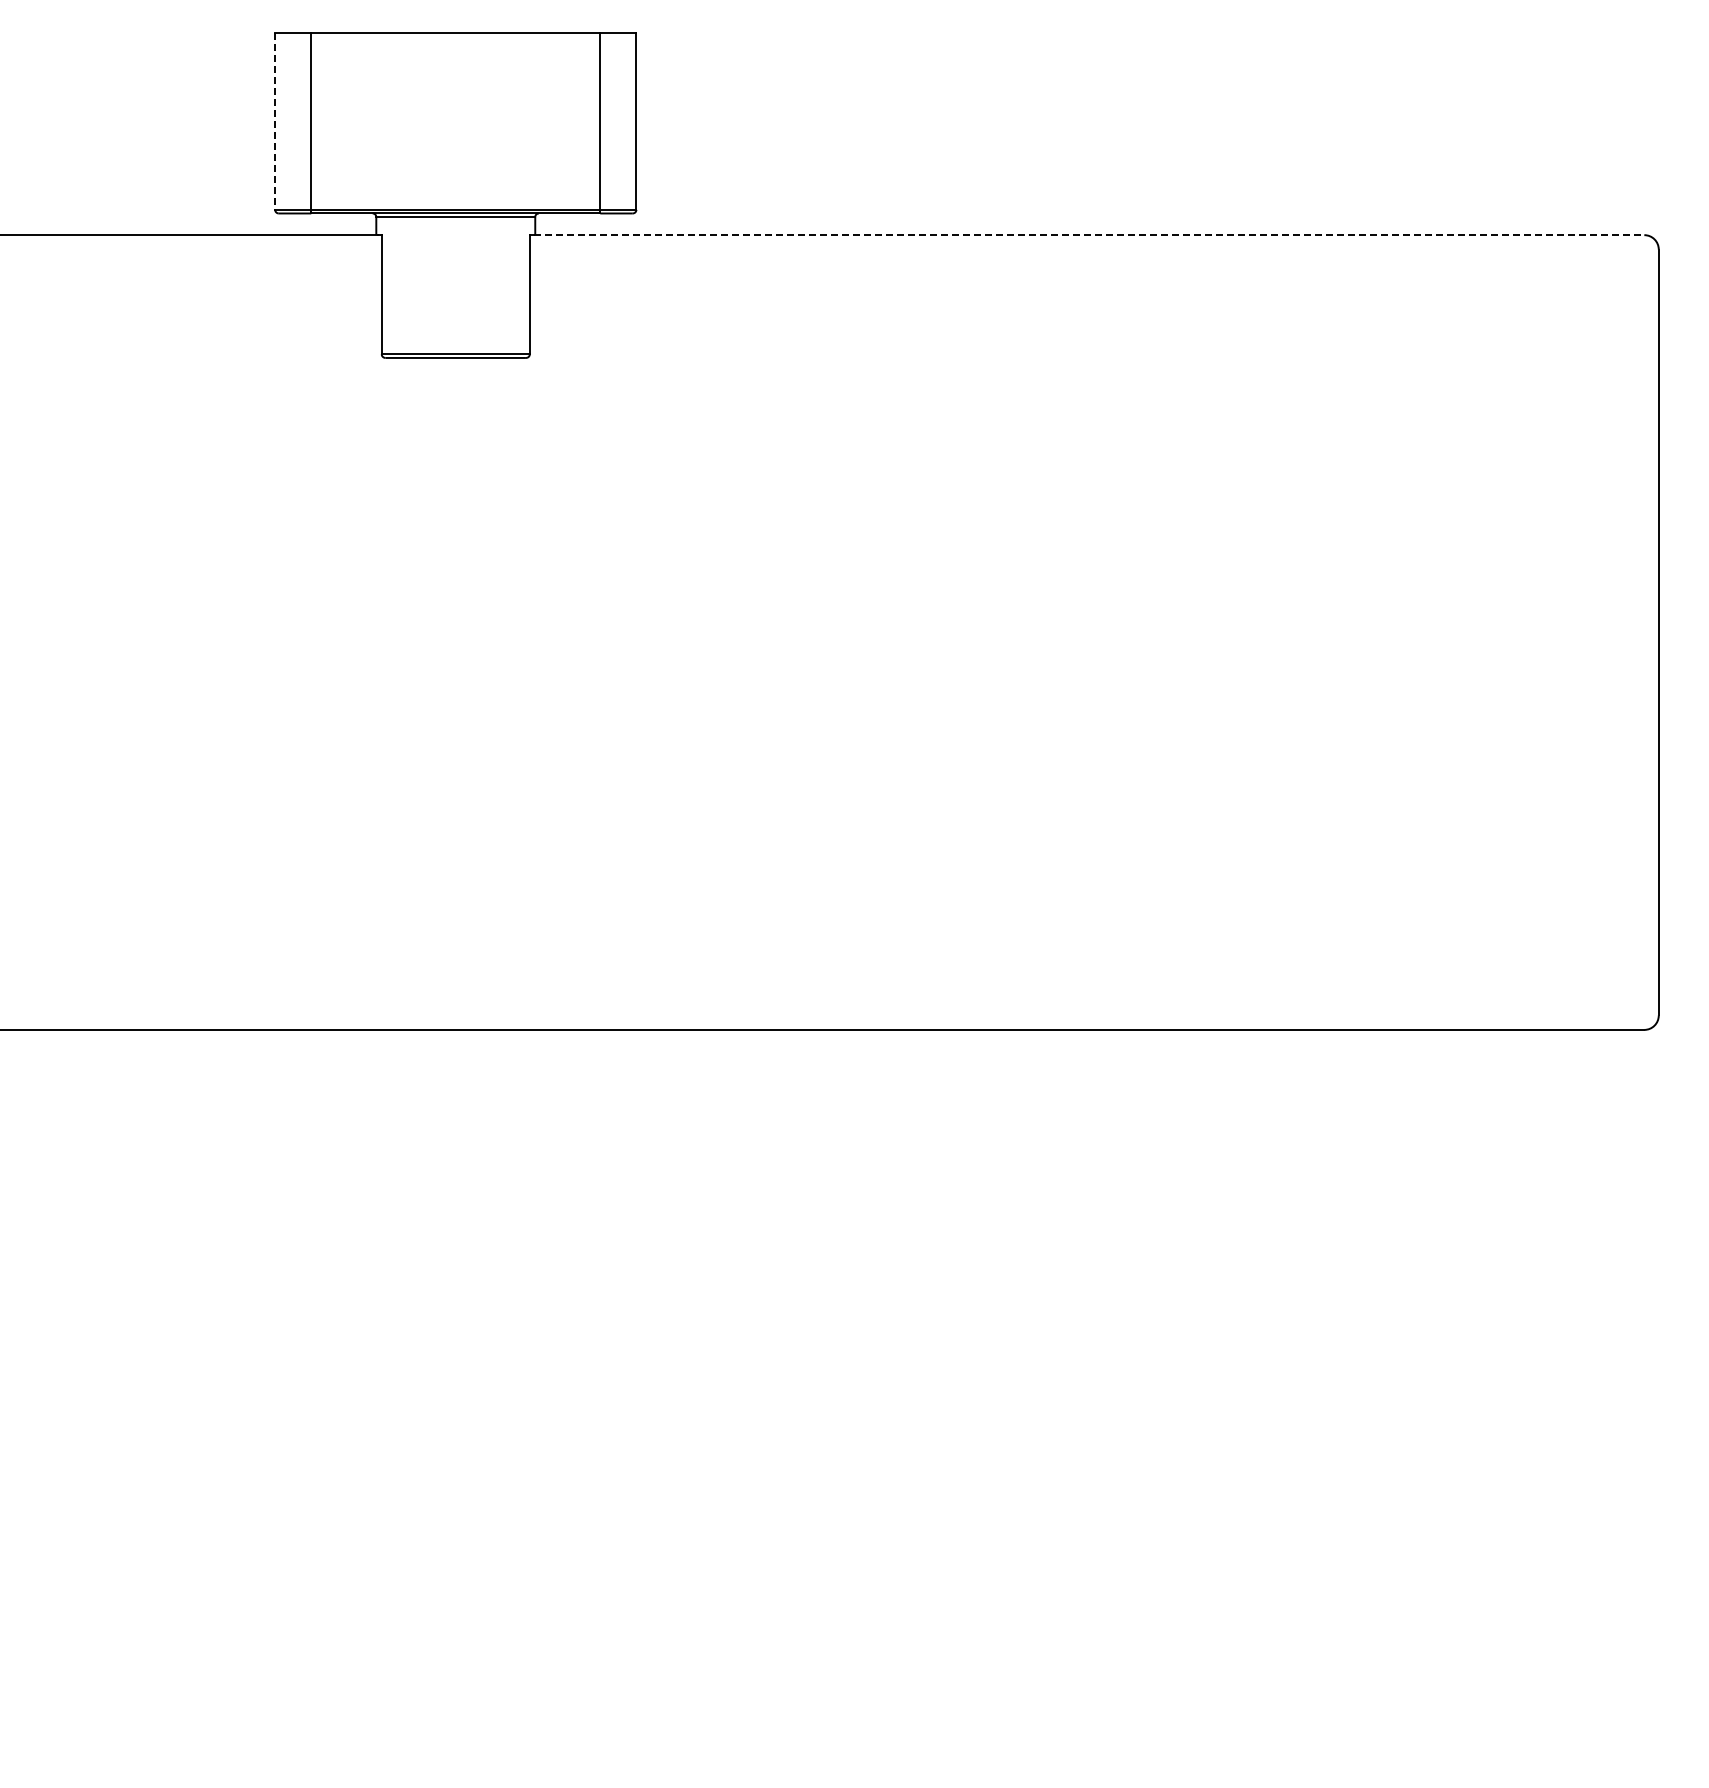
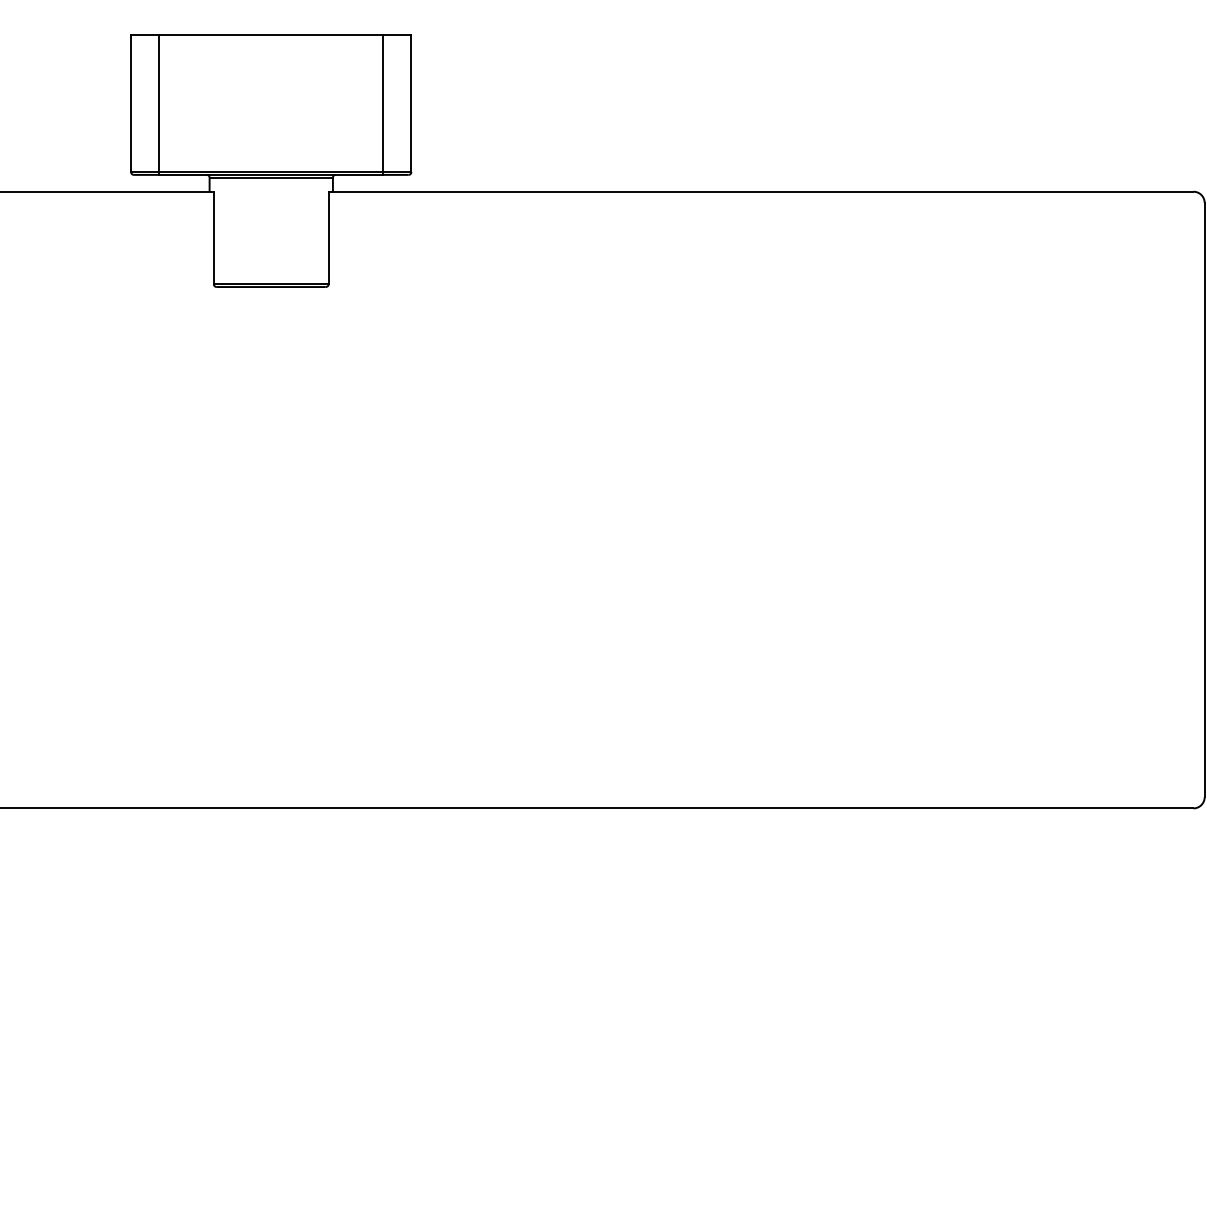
line: (275, 121) -> (131, 103), dashed -> solid
line: (1089, 235) -> (762, 192), dashed -> solid

